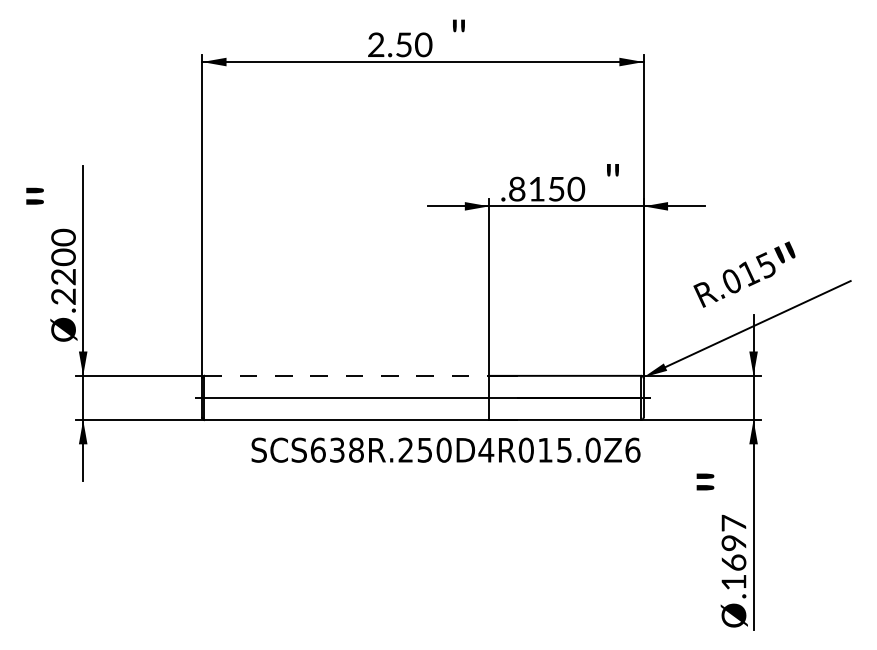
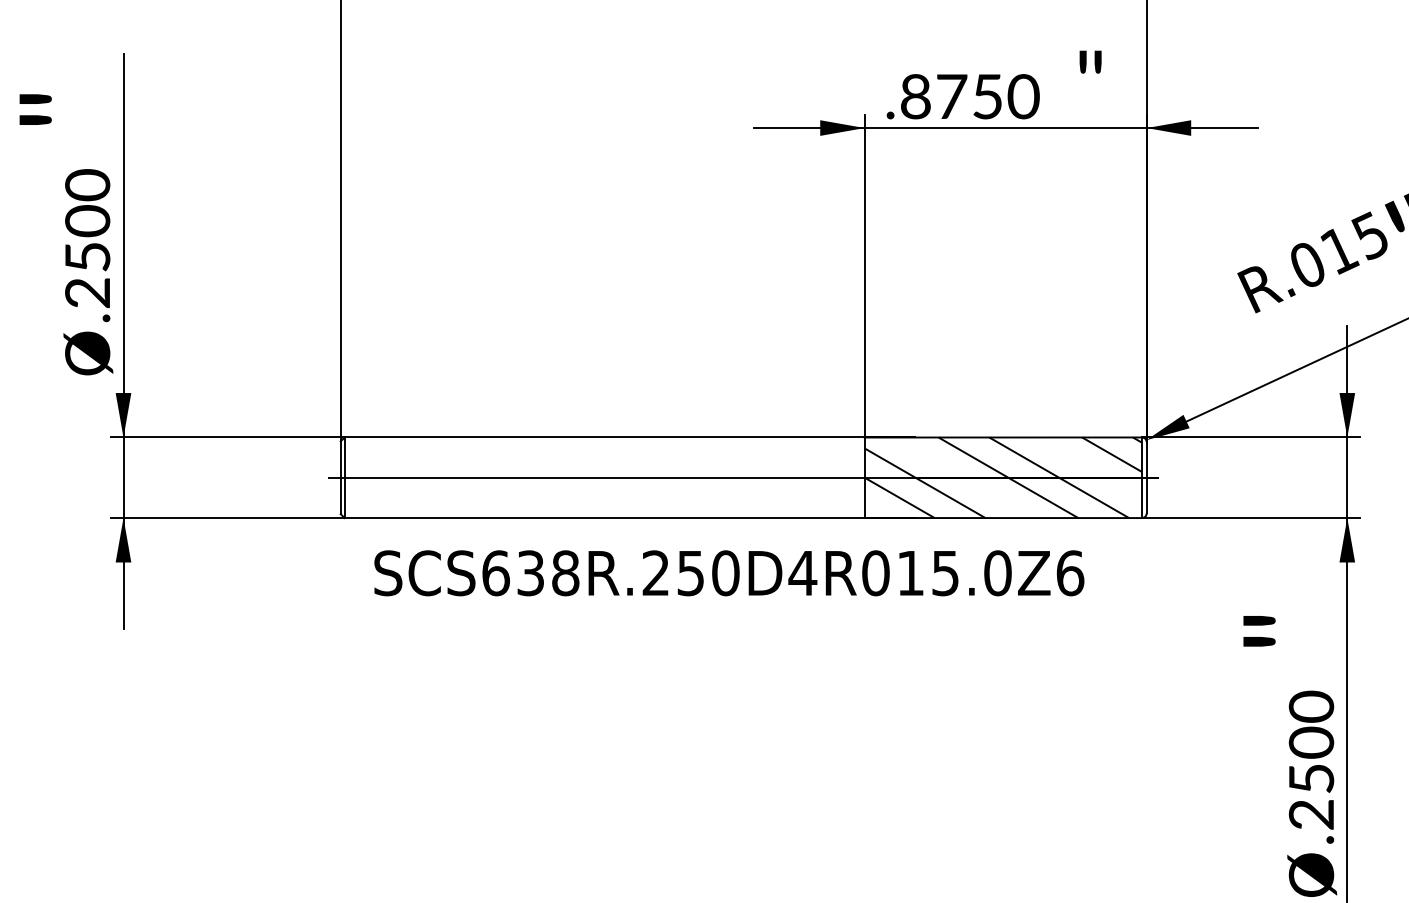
text: (537, 189) -> (952, 97), .8150 -> .8750
text: (63, 277) -> (87, 257), .2200 -> .2500
line: (361, 375) -> (631, 436), dashed -> solid
hatch: (565, 397) -> (1003, 477), added
text: (445, 449) -> (728, 571), moved
text: (733, 552) -> (1310, 759), .1697 -> .2500

